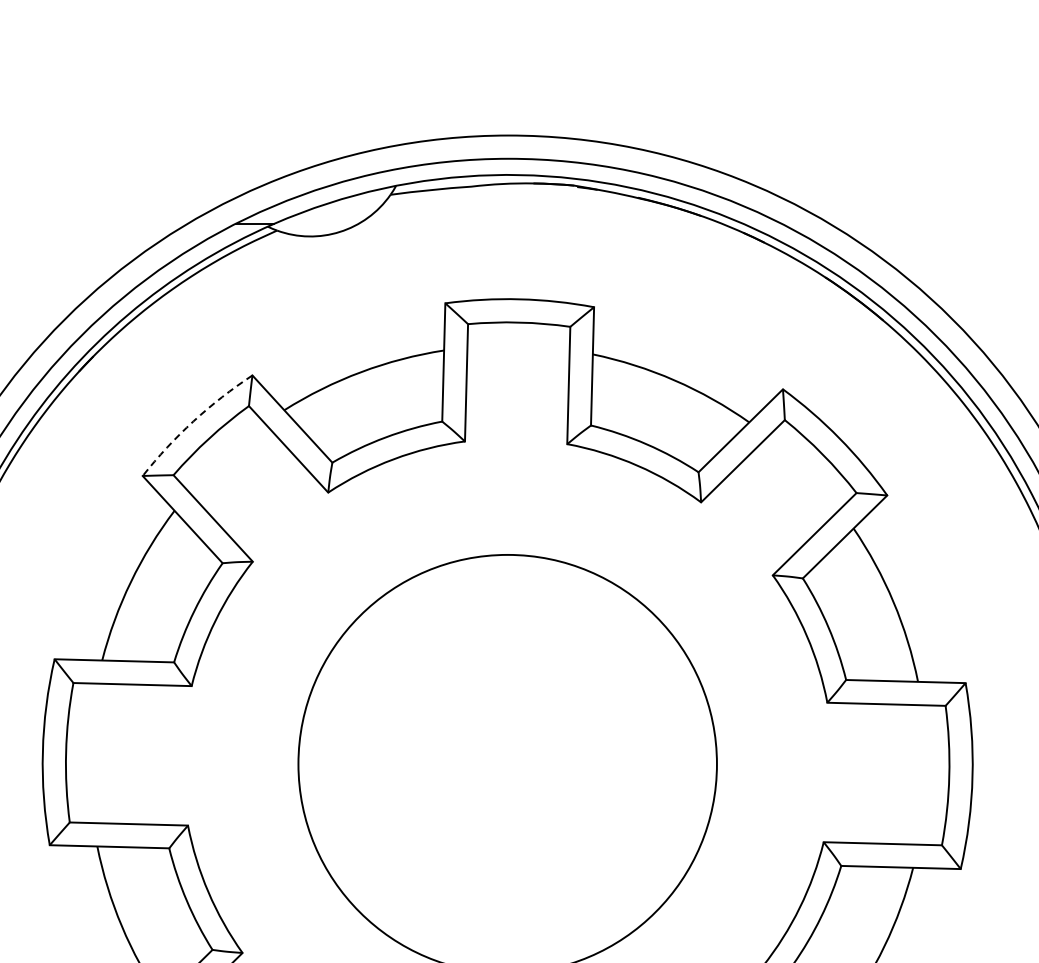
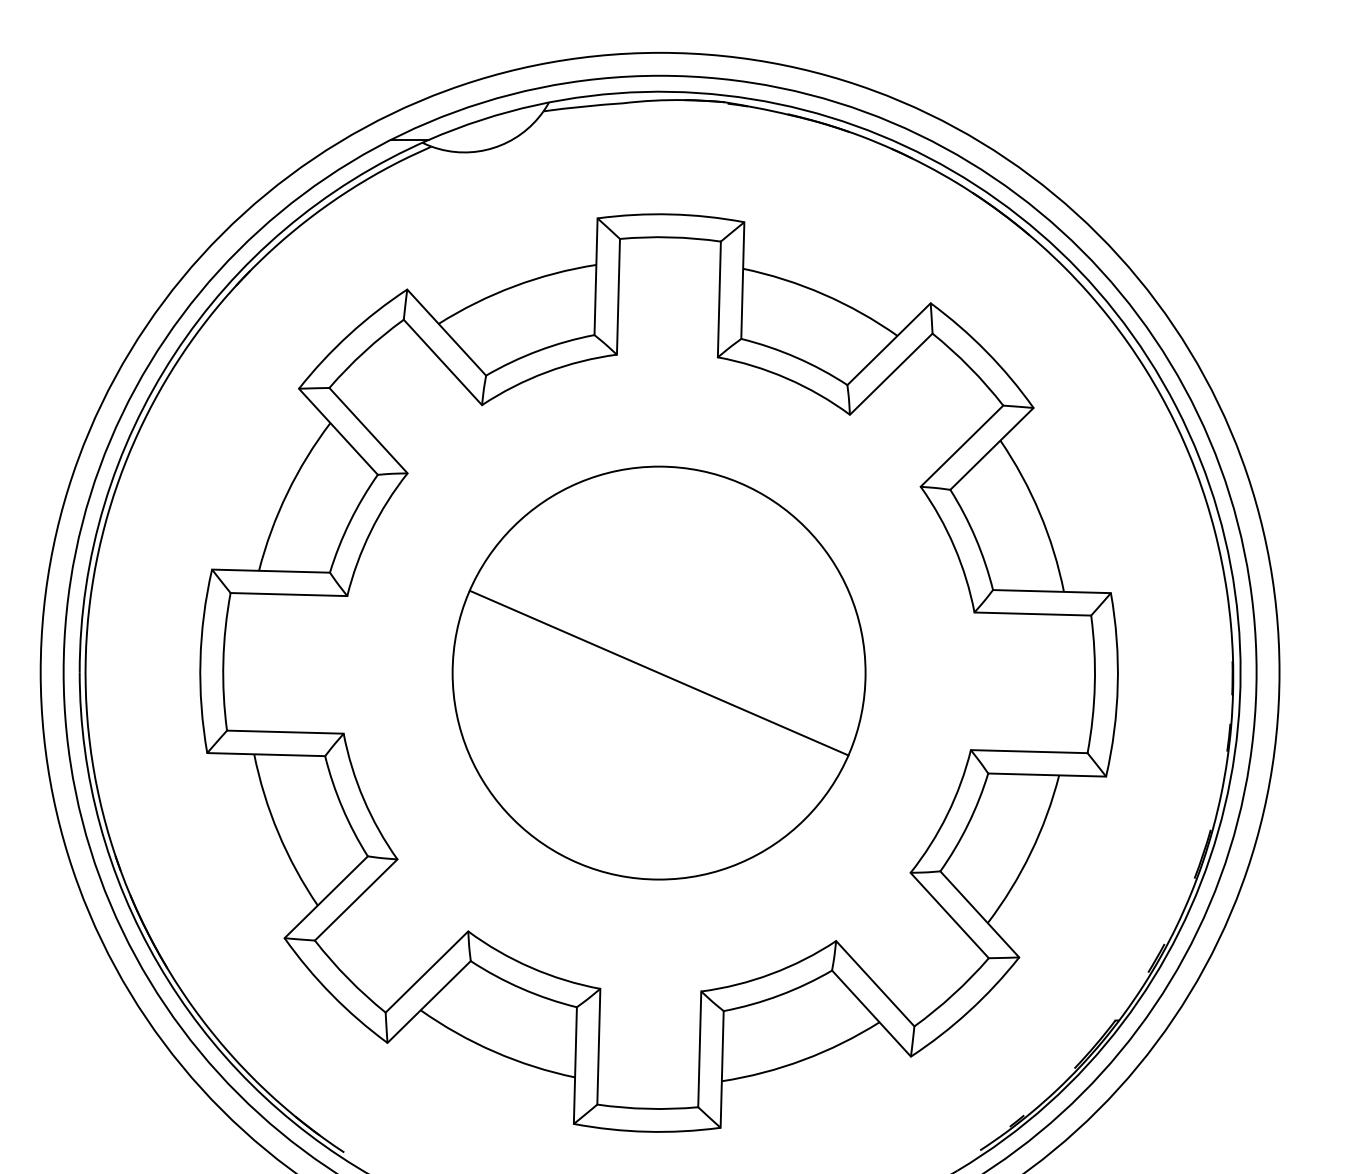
arc: (193, 420) -> (349, 334), dashed -> solid
line: (507, 763) -> (658, 672), added

